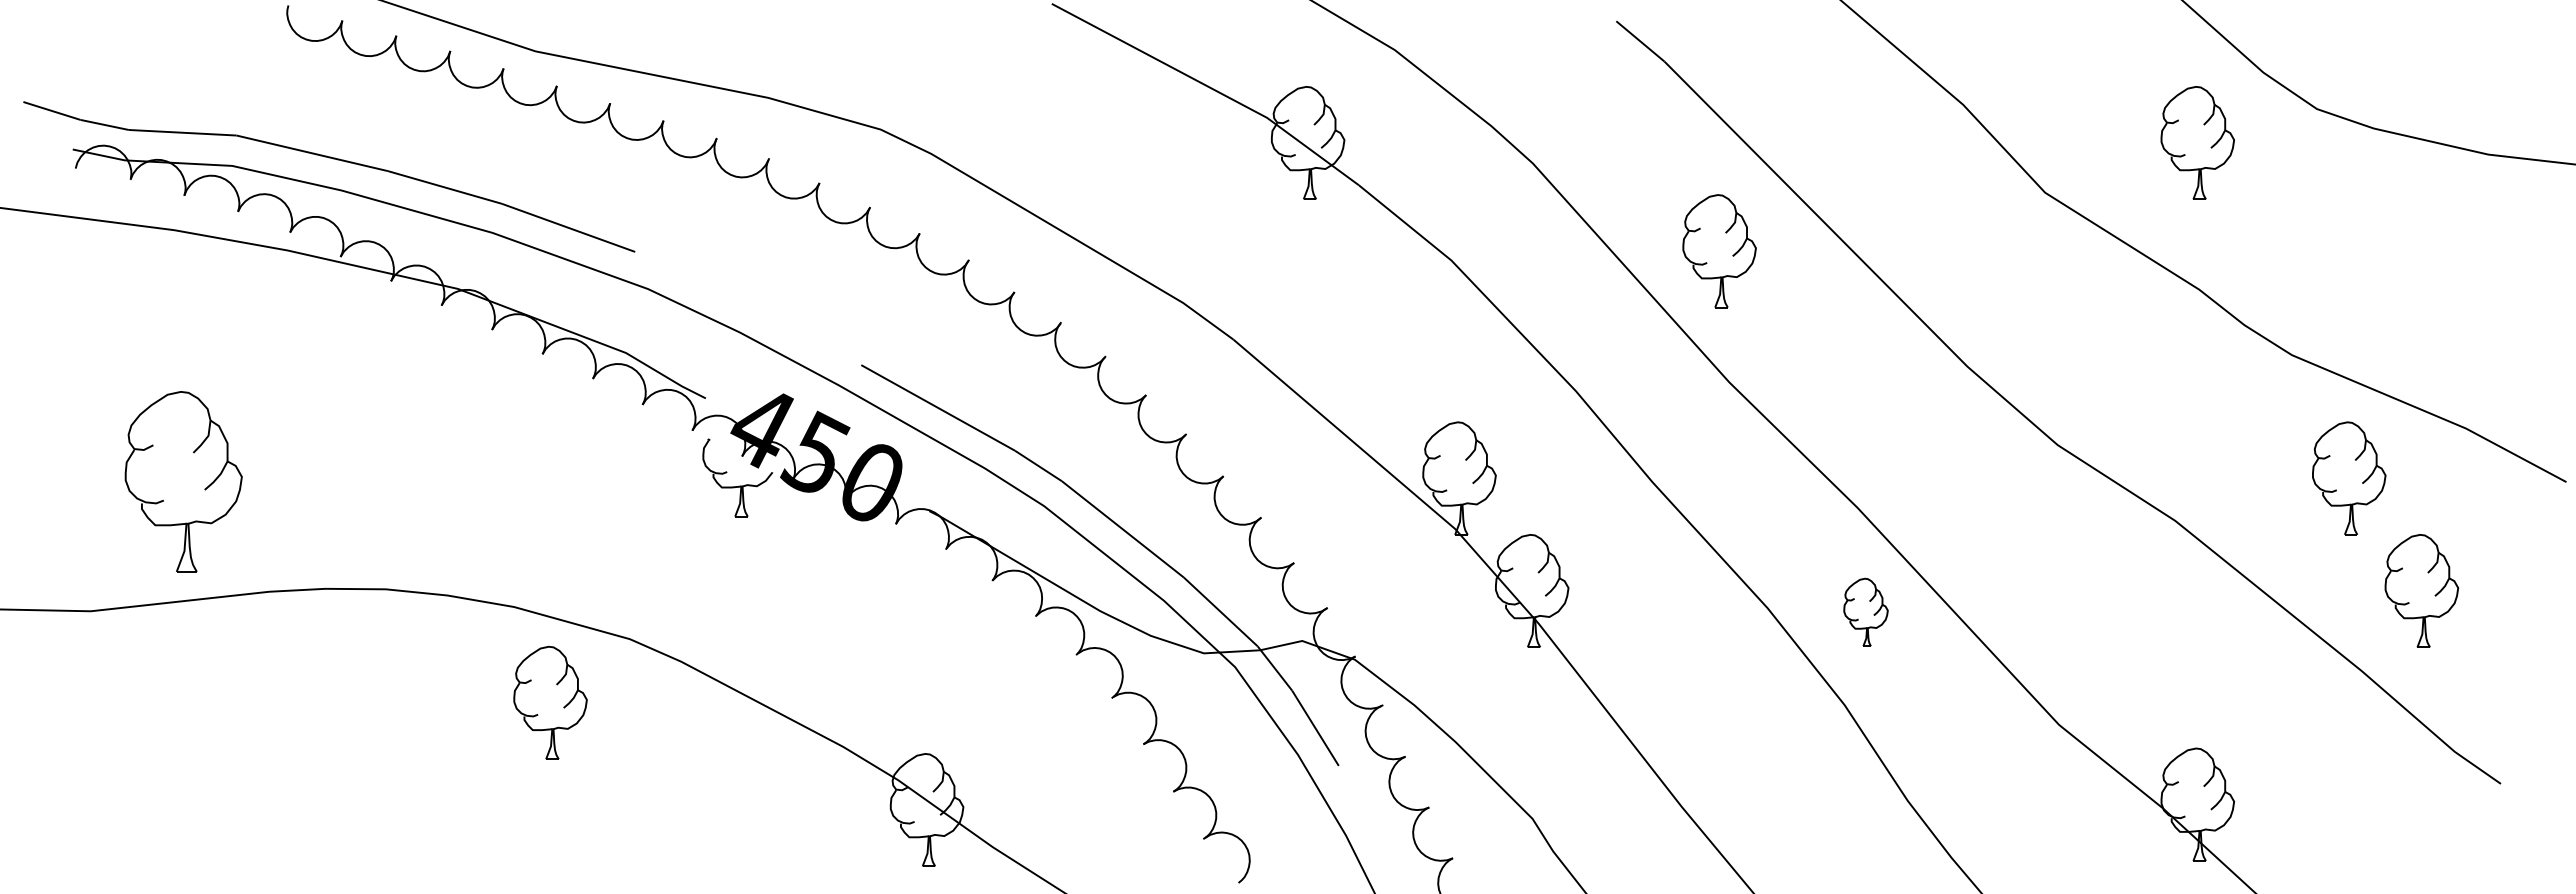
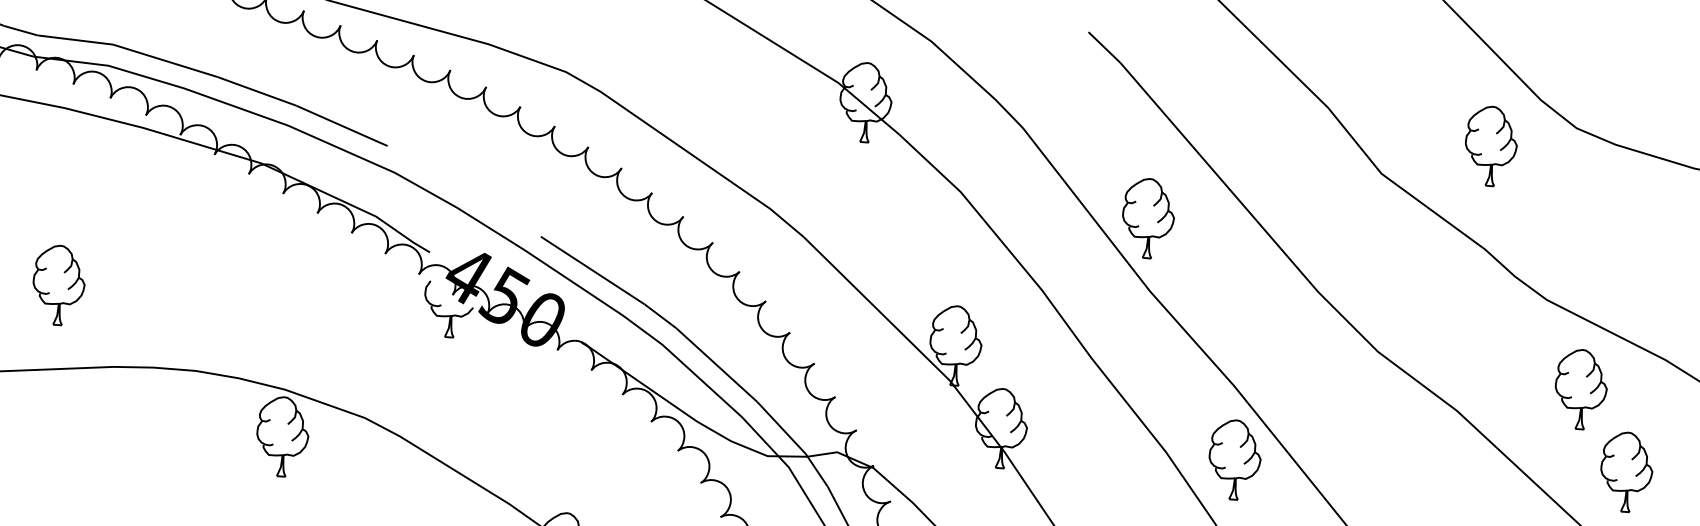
part: (1719, 251) -> (1148, 218), moved
part: (183, 481) -> (58, 285), size x0.62
part: (1865, 612) -> (1234, 459), size x1.67
part: (550, 702) -> (282, 436), moved

